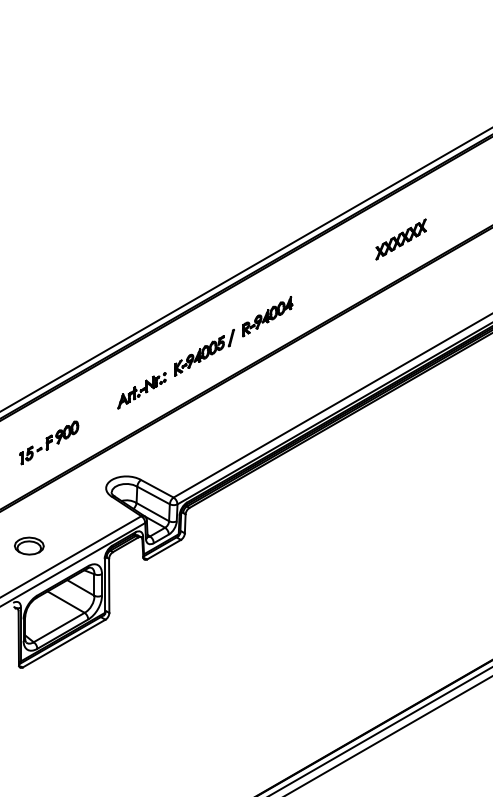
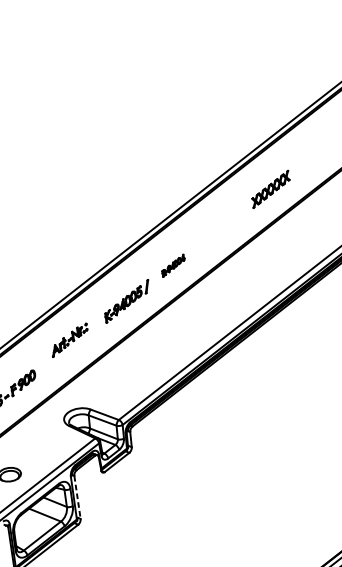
part: (267, 316) -> (173, 265), size x0.6
part: (141, 390) -> (69, 340), moved
line: (109, 585) -> (77, 497), solid -> dashed

